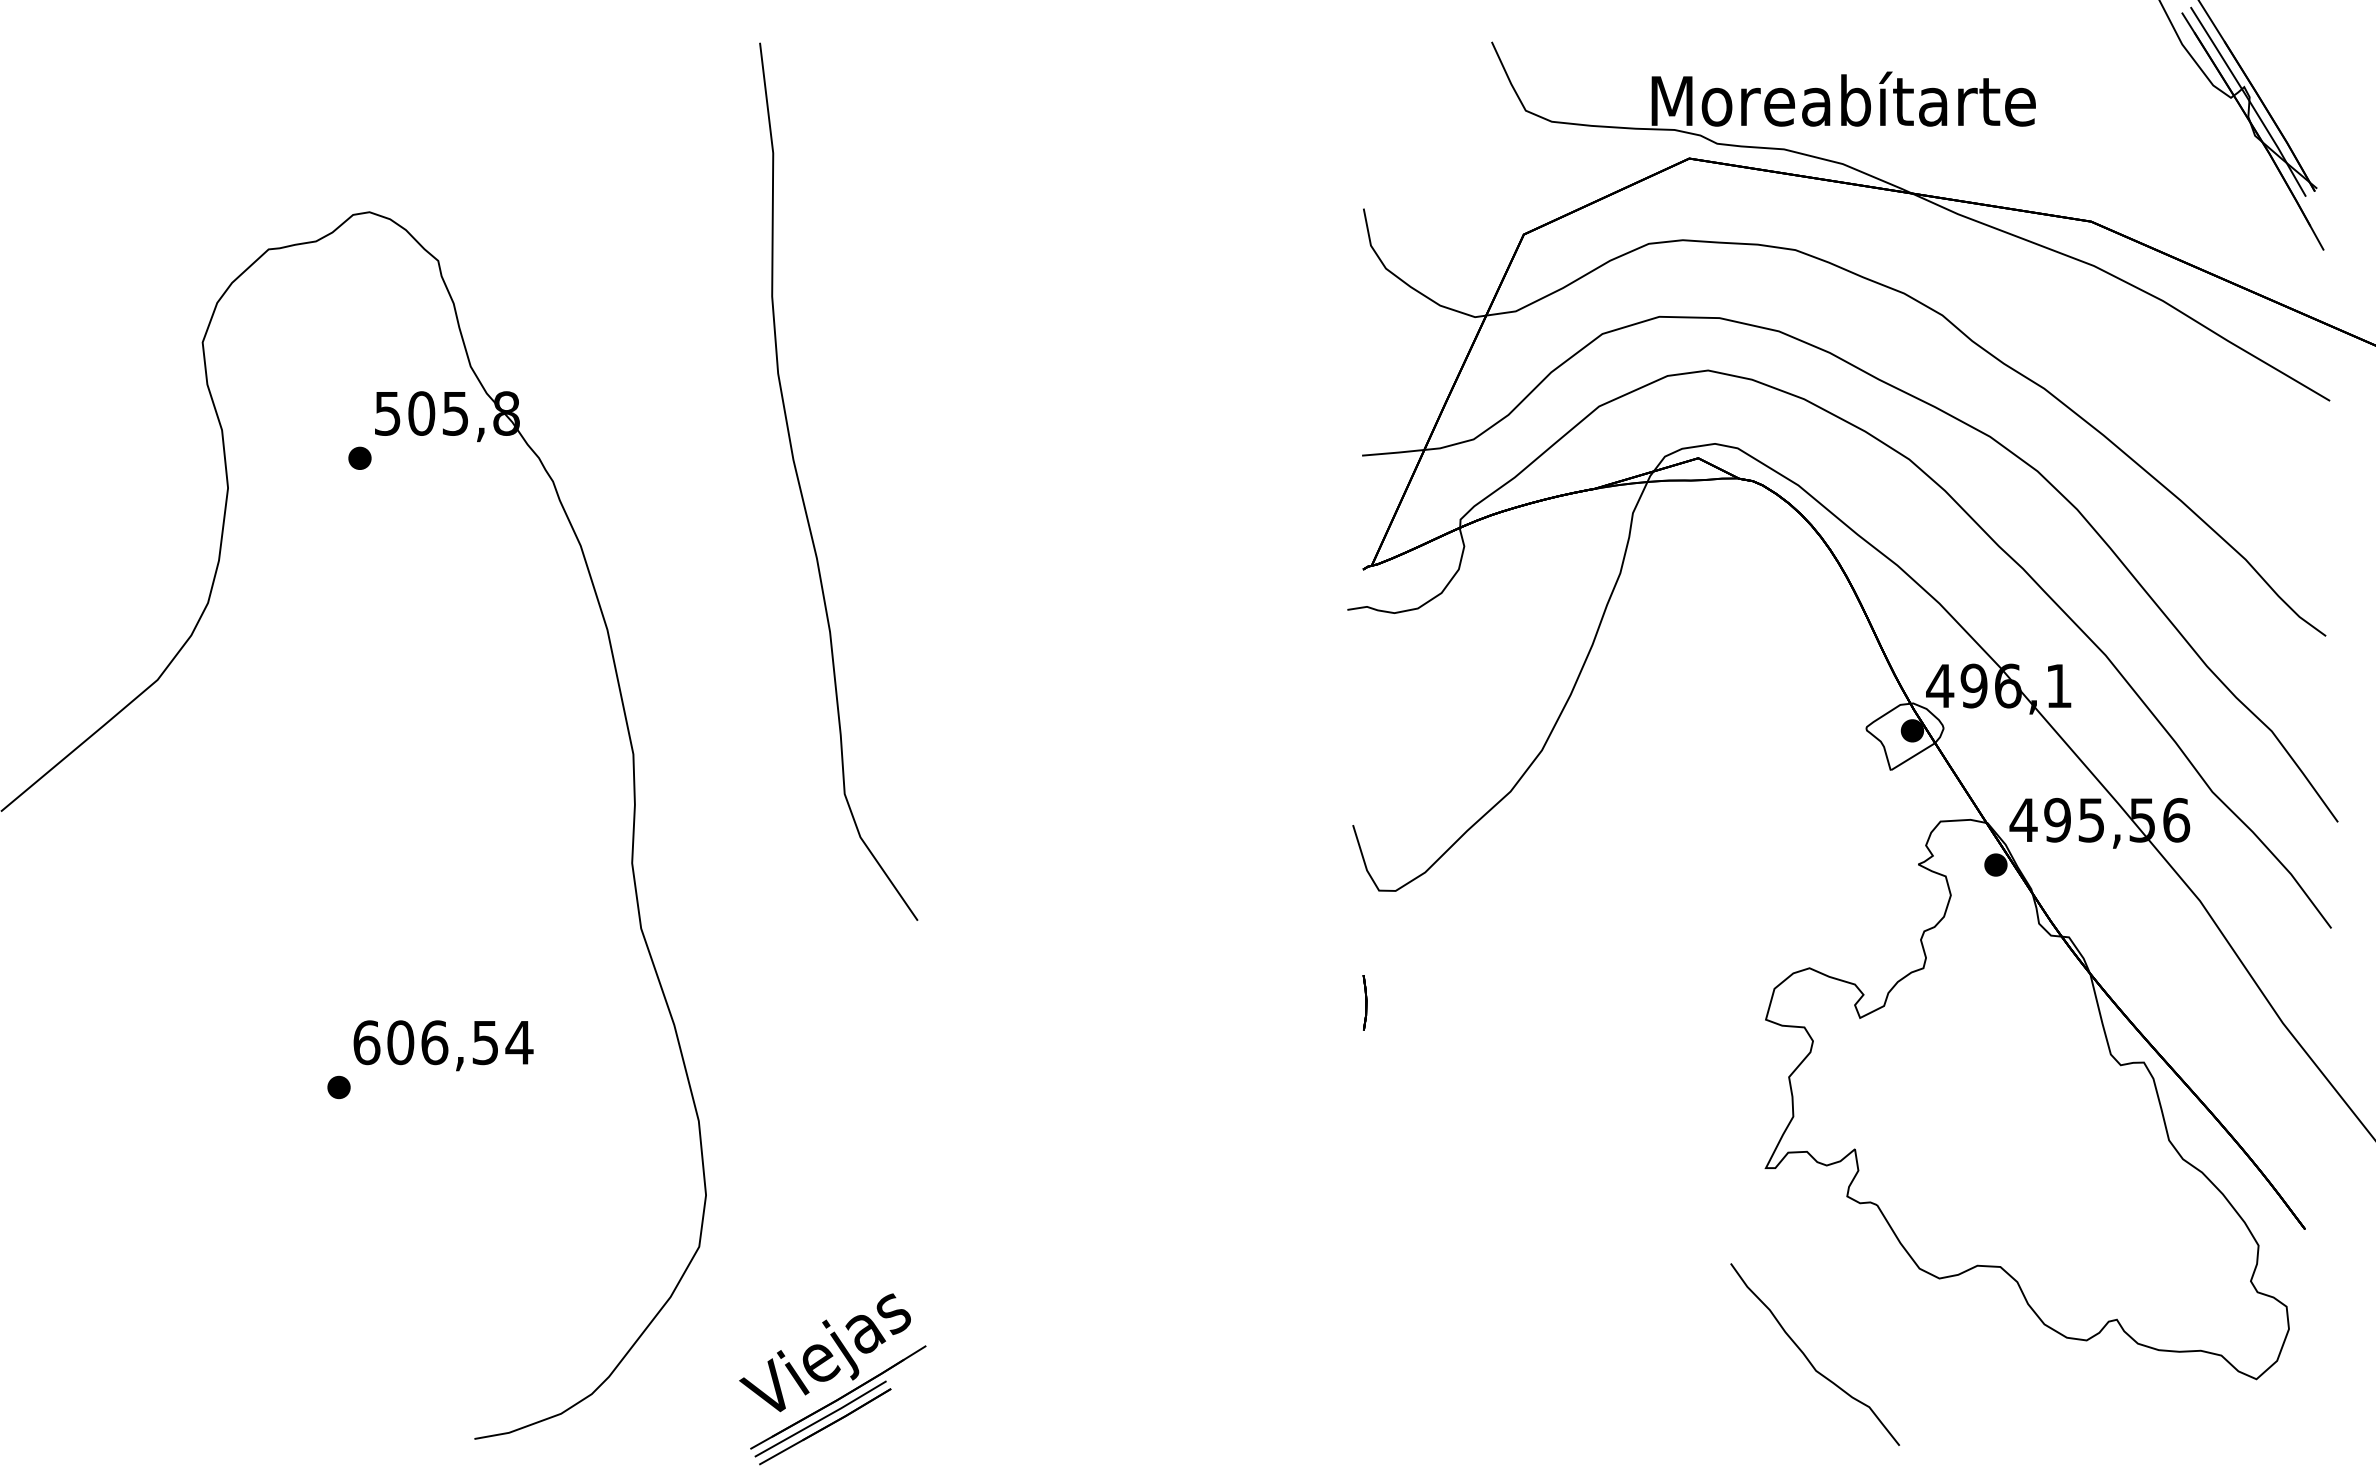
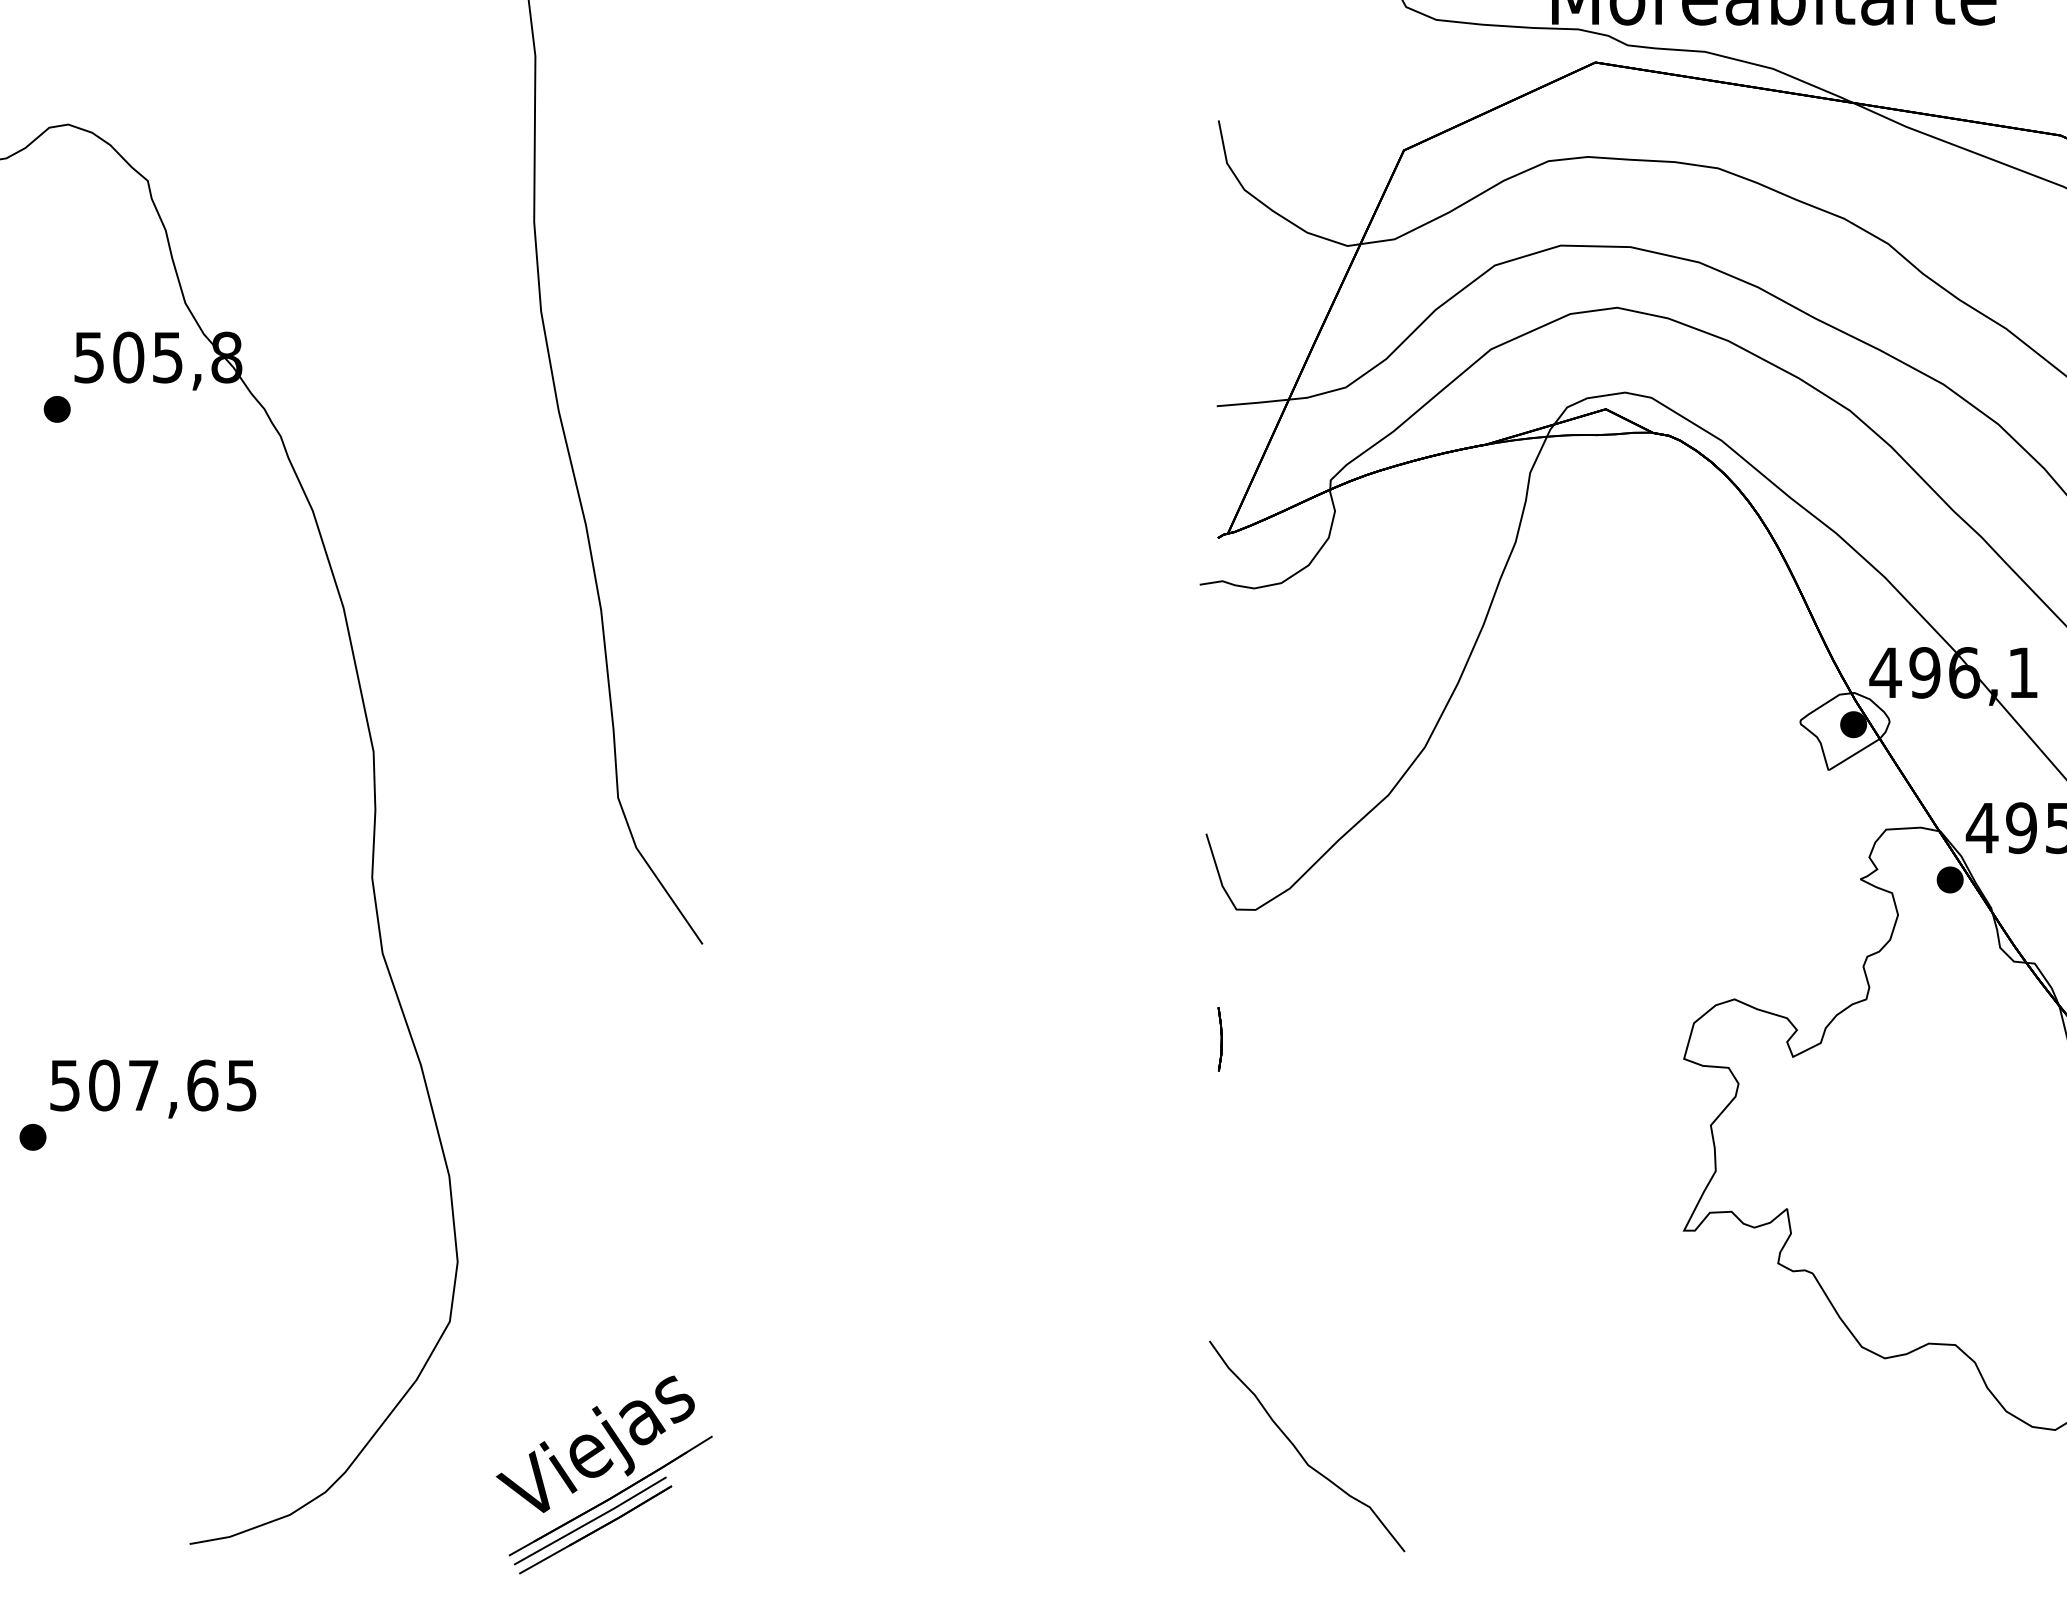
text: (443, 1042) -> (153, 1085), 606,54 -> 507,65
part: (1808, 1358) -> (1299, 1450), moved

